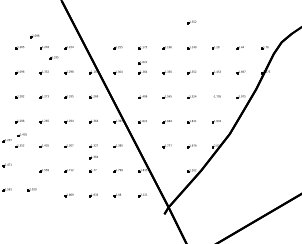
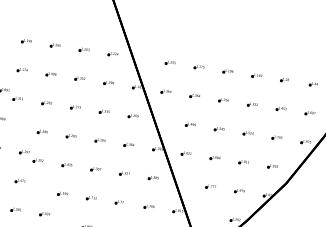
part: (191, 22) -> (260, 46), removed
part: (34, 36) -> (74, 35), removed
part: (53, 57) -> (93, 63), removed
part: (142, 62) -> (196, 84), removed
part: (21, 134) -> (42, 147), removed
part: (93, 157) -> (122, 187), removed

